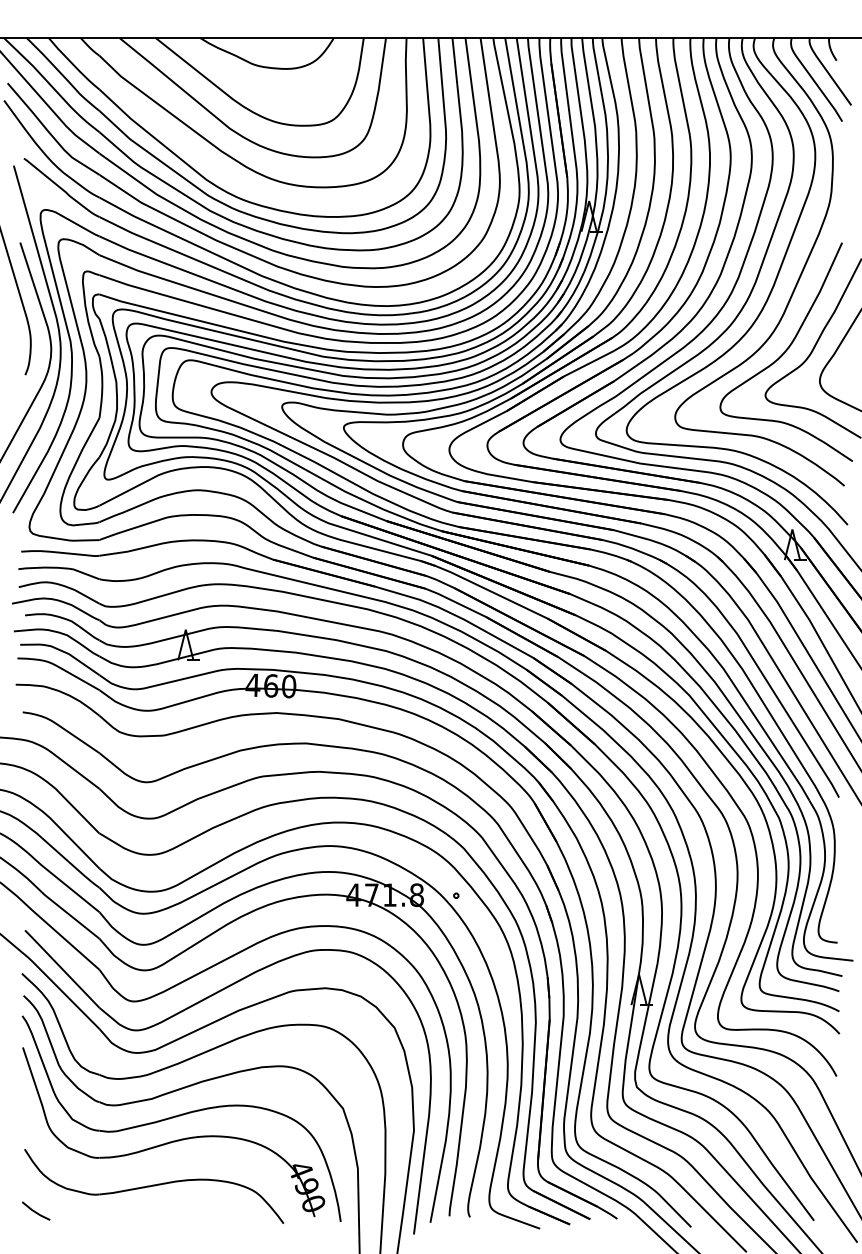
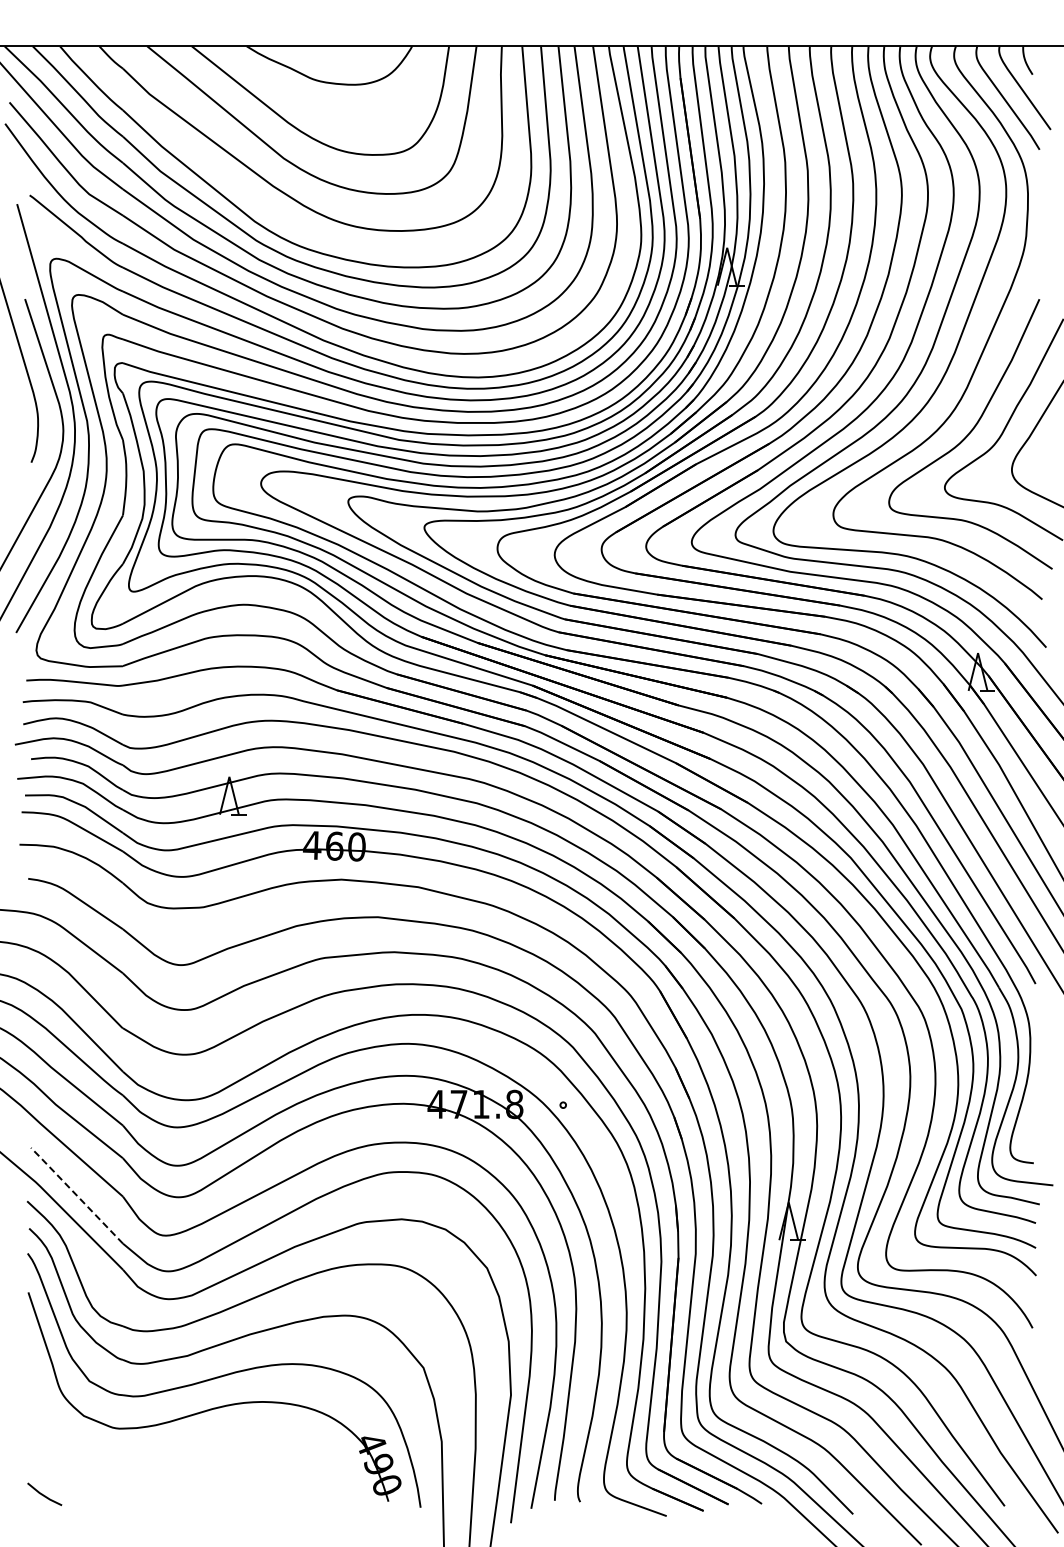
line: (61, 968) -> (76, 1194), solid -> dashed
part: (154, 1186) -> (190, 1463), removed

